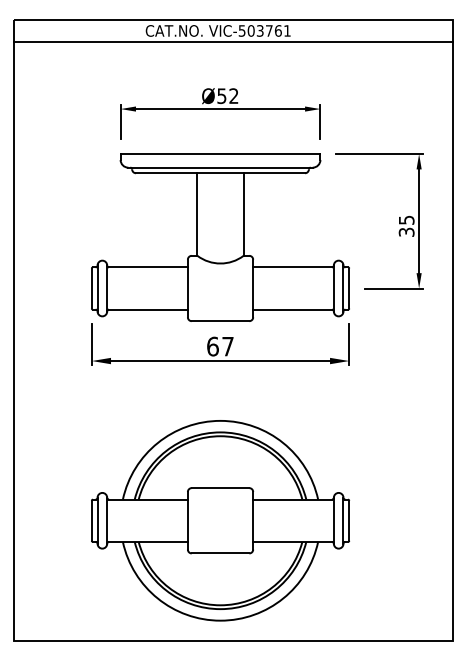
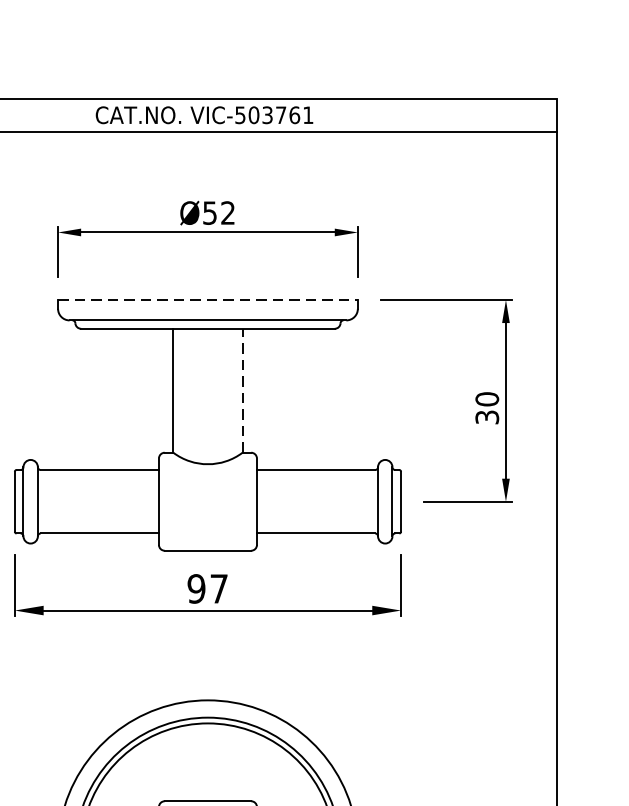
line: (220, 154) -> (207, 300), solid -> dashed
line: (243, 214) -> (242, 390), solid -> dashed
text: (406, 219) -> (487, 398), 35 -> 30
text: (212, 346) -> (195, 588), 67 -> 97

